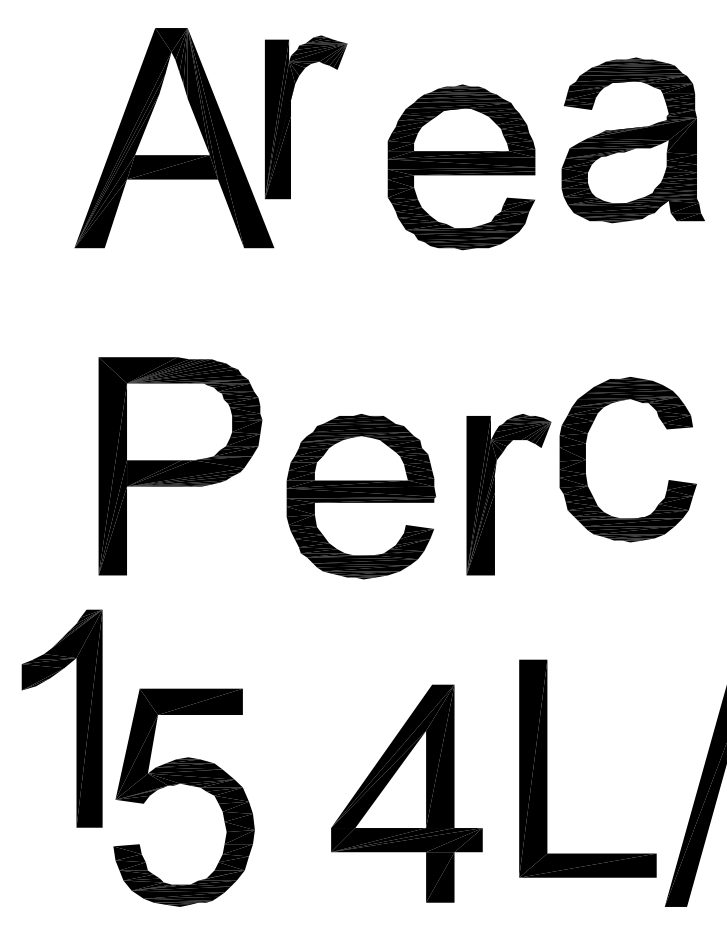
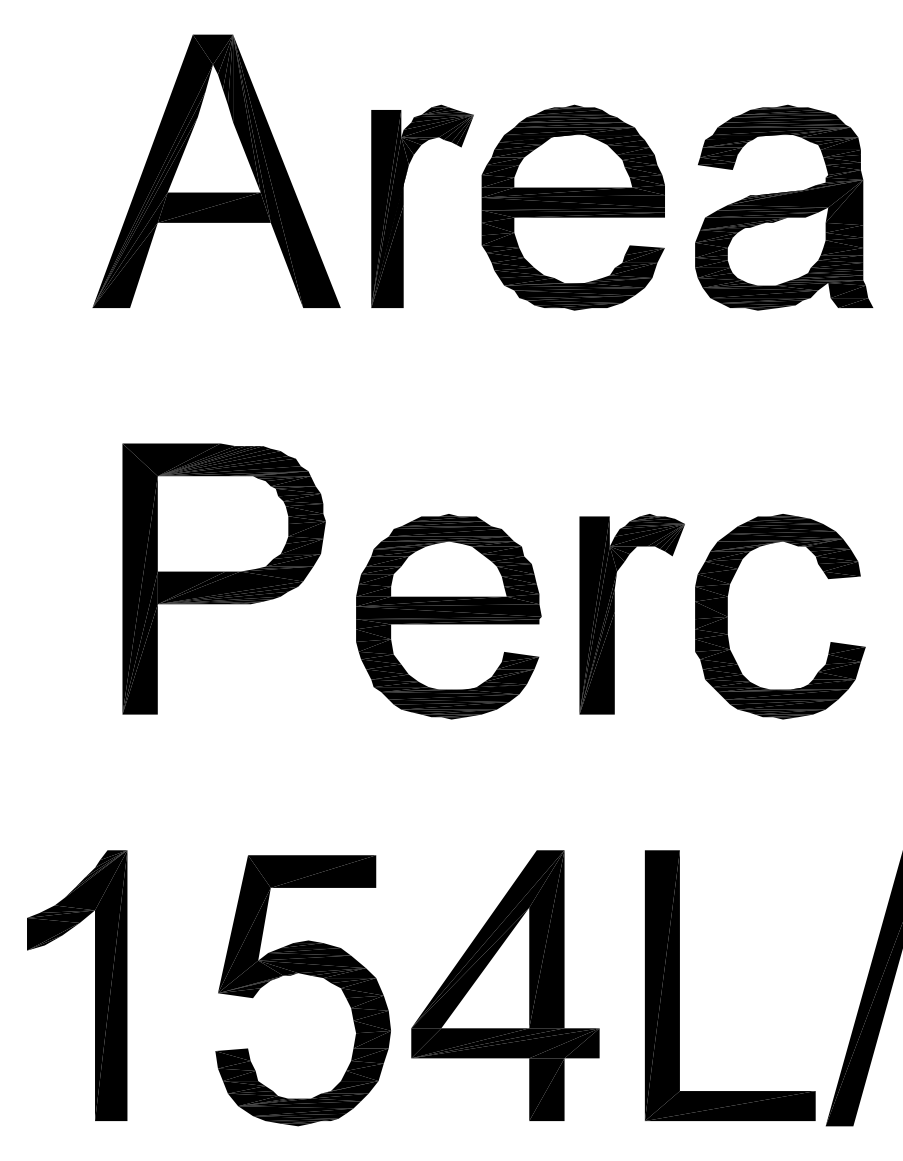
part: (290, 117) -> (403, 206), moved
part: (632, 140) -> (783, 207), moved
part: (585, 459) -> (727, 616), moved
part: (76, 718) -> (95, 985), moved
part: (547, 768) -> (680, 985), moved
part: (187, 785) -> (307, 975), moved

